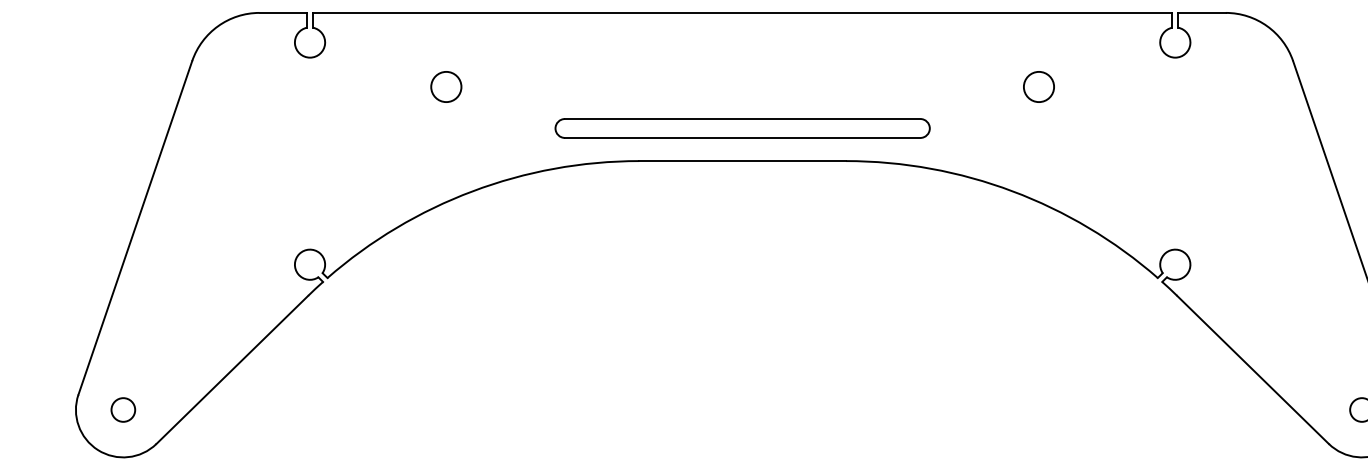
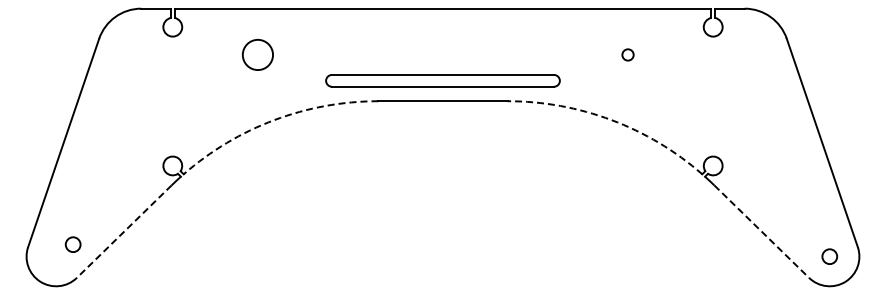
circle: (445, 86) -> (257, 54), size x1.6
circle: (1038, 86) -> (627, 54), size x0.6
arc: (472, 191) -> (274, 120), solid -> dashed
arc: (1012, 191) -> (611, 120), solid -> dashed
line: (231, 371) -> (123, 232), solid -> dashed
line: (1254, 371) -> (762, 232), solid -> dashed
circle: (122, 409) -> (72, 244), moved

